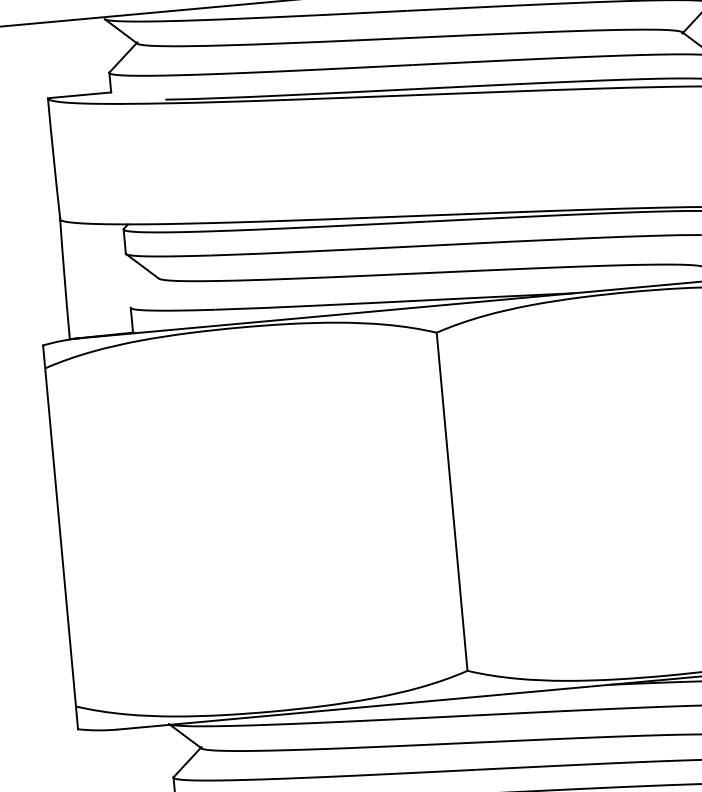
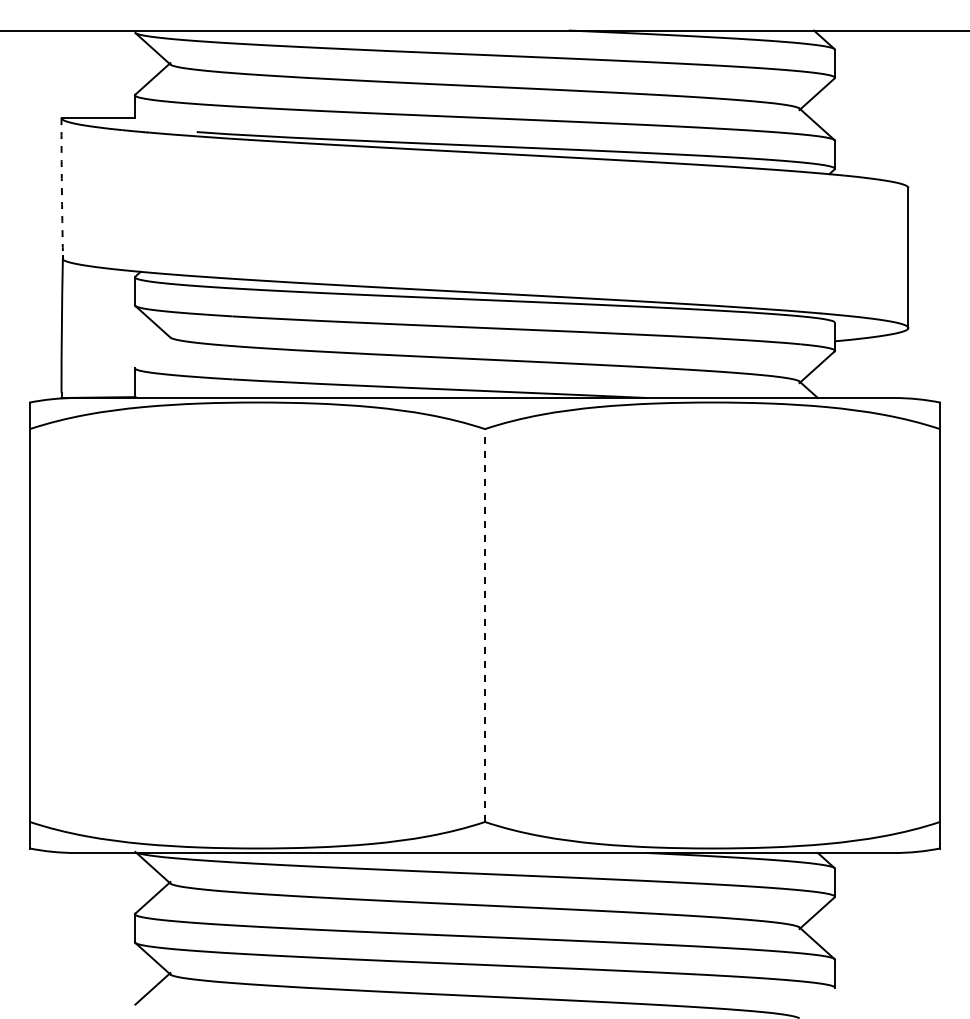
arc: (53, 157) -> (61, 187), solid -> dashed
line: (452, 501) -> (485, 625), solid -> dashed

